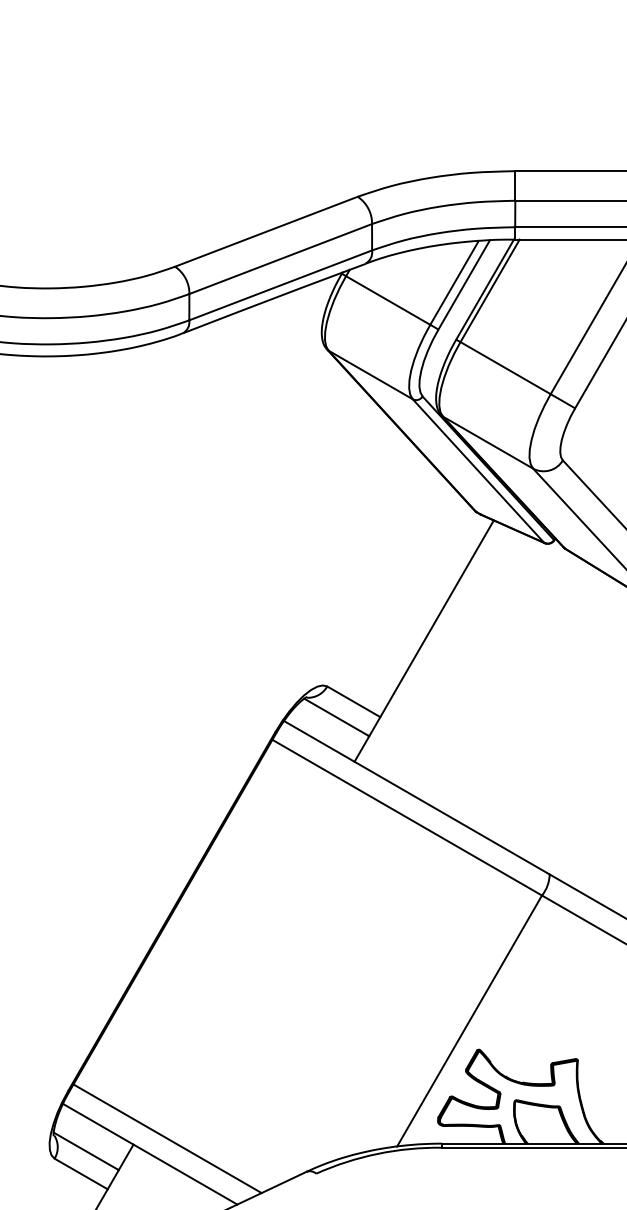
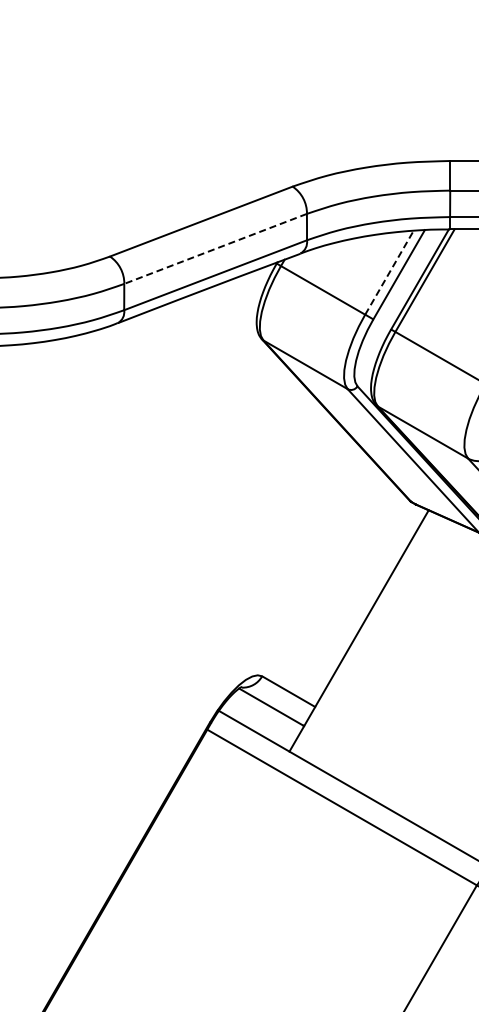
line: (280, 259) -> (215, 249), solid -> dashed
line: (454, 282) -> (389, 272), solid -> dashed

